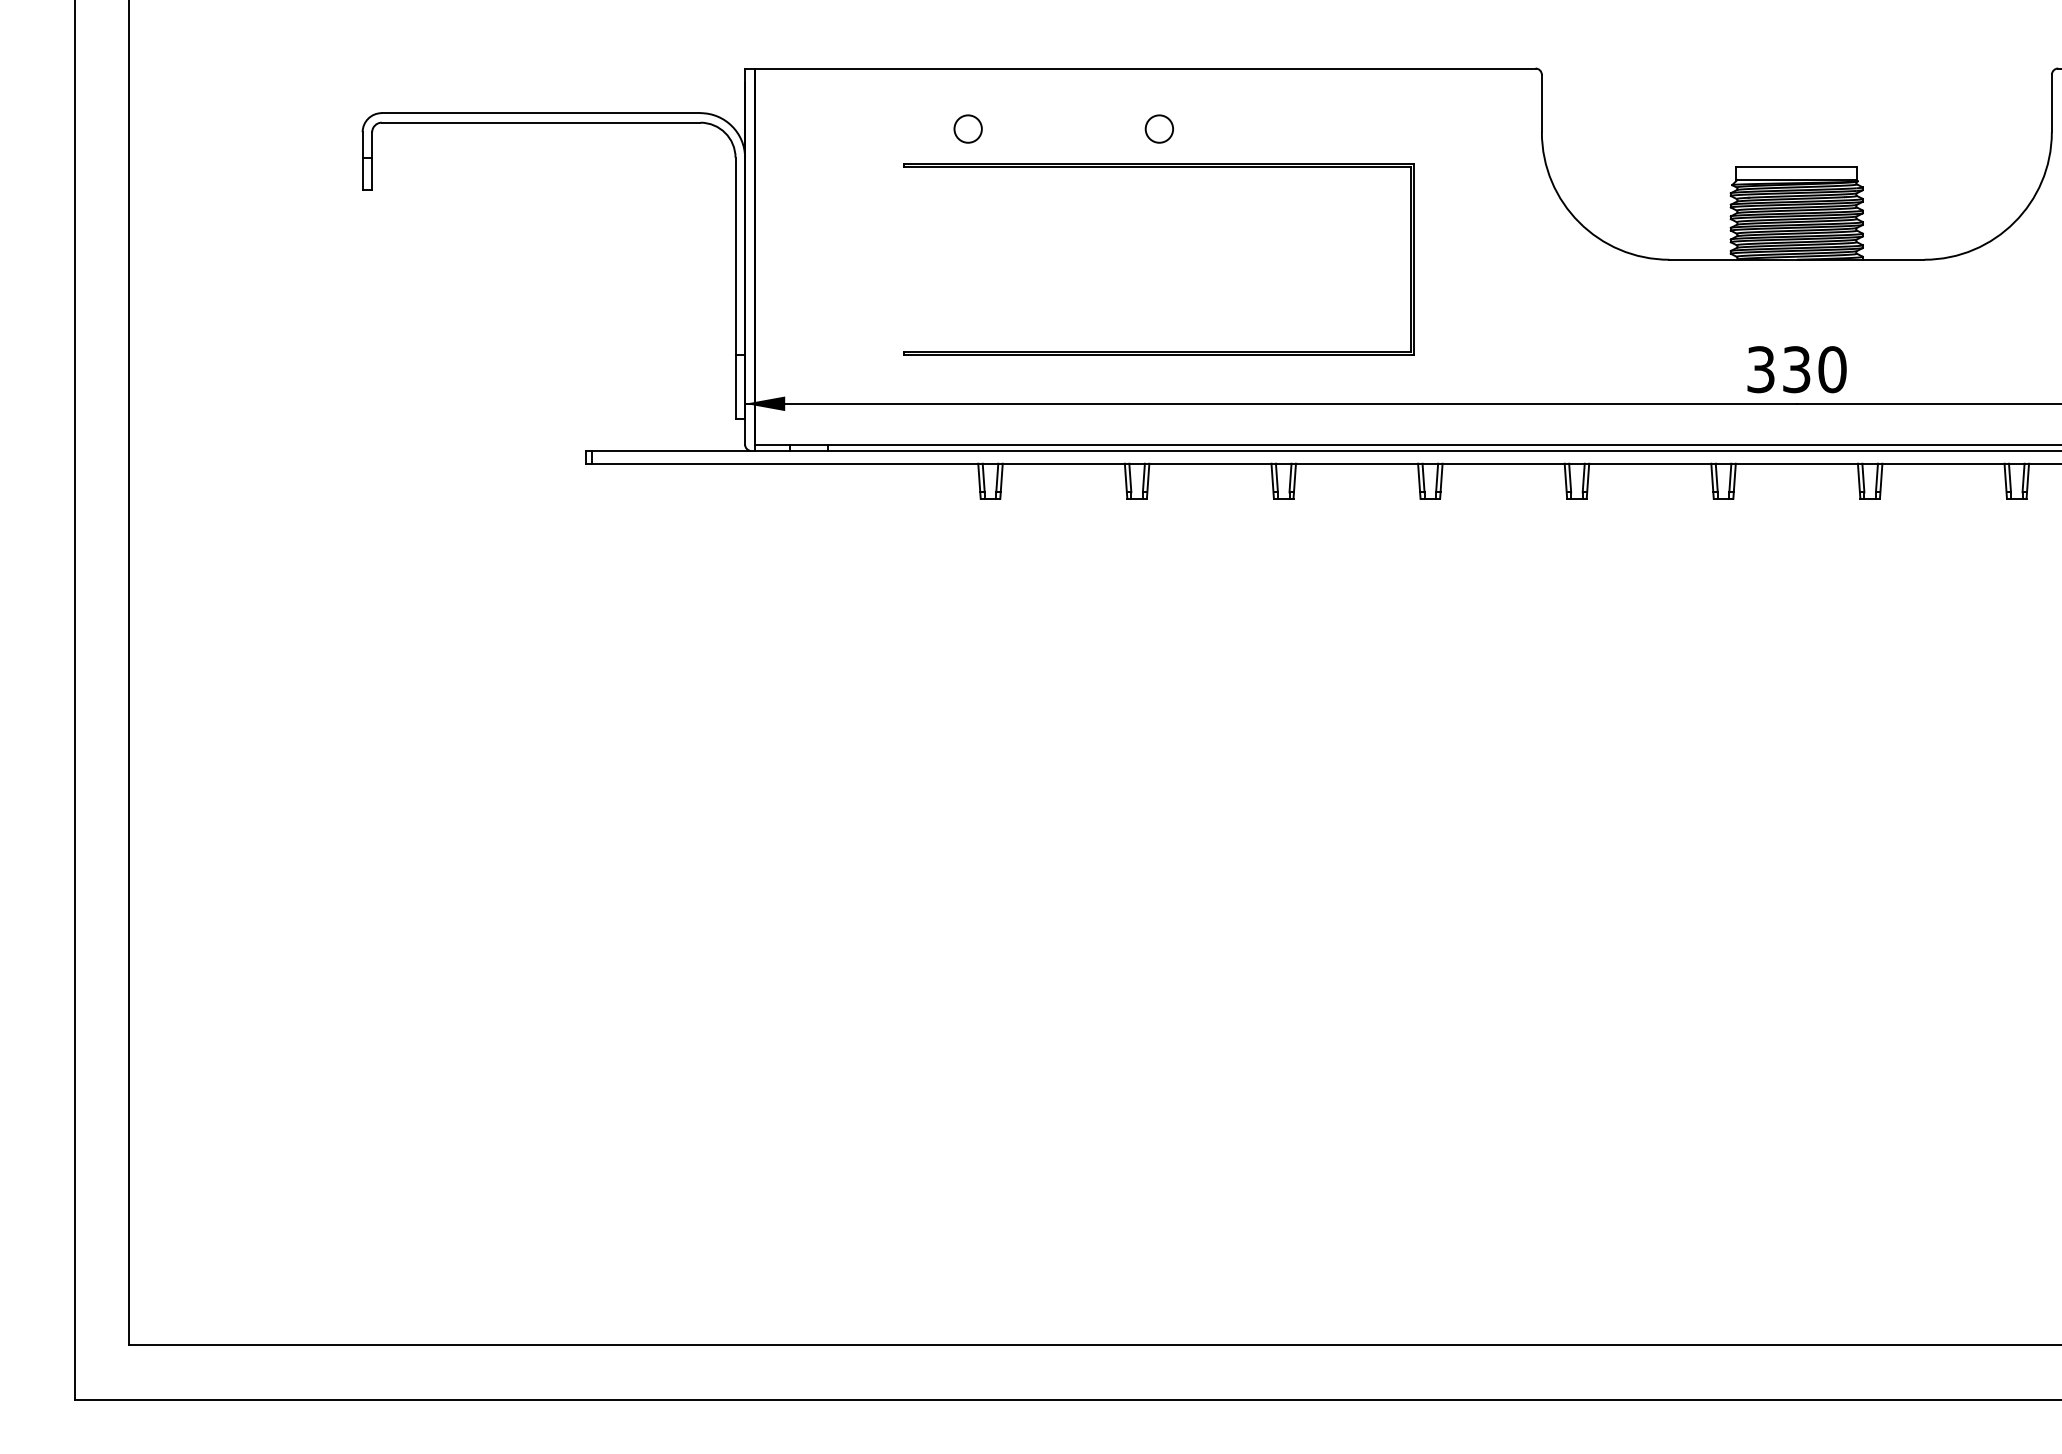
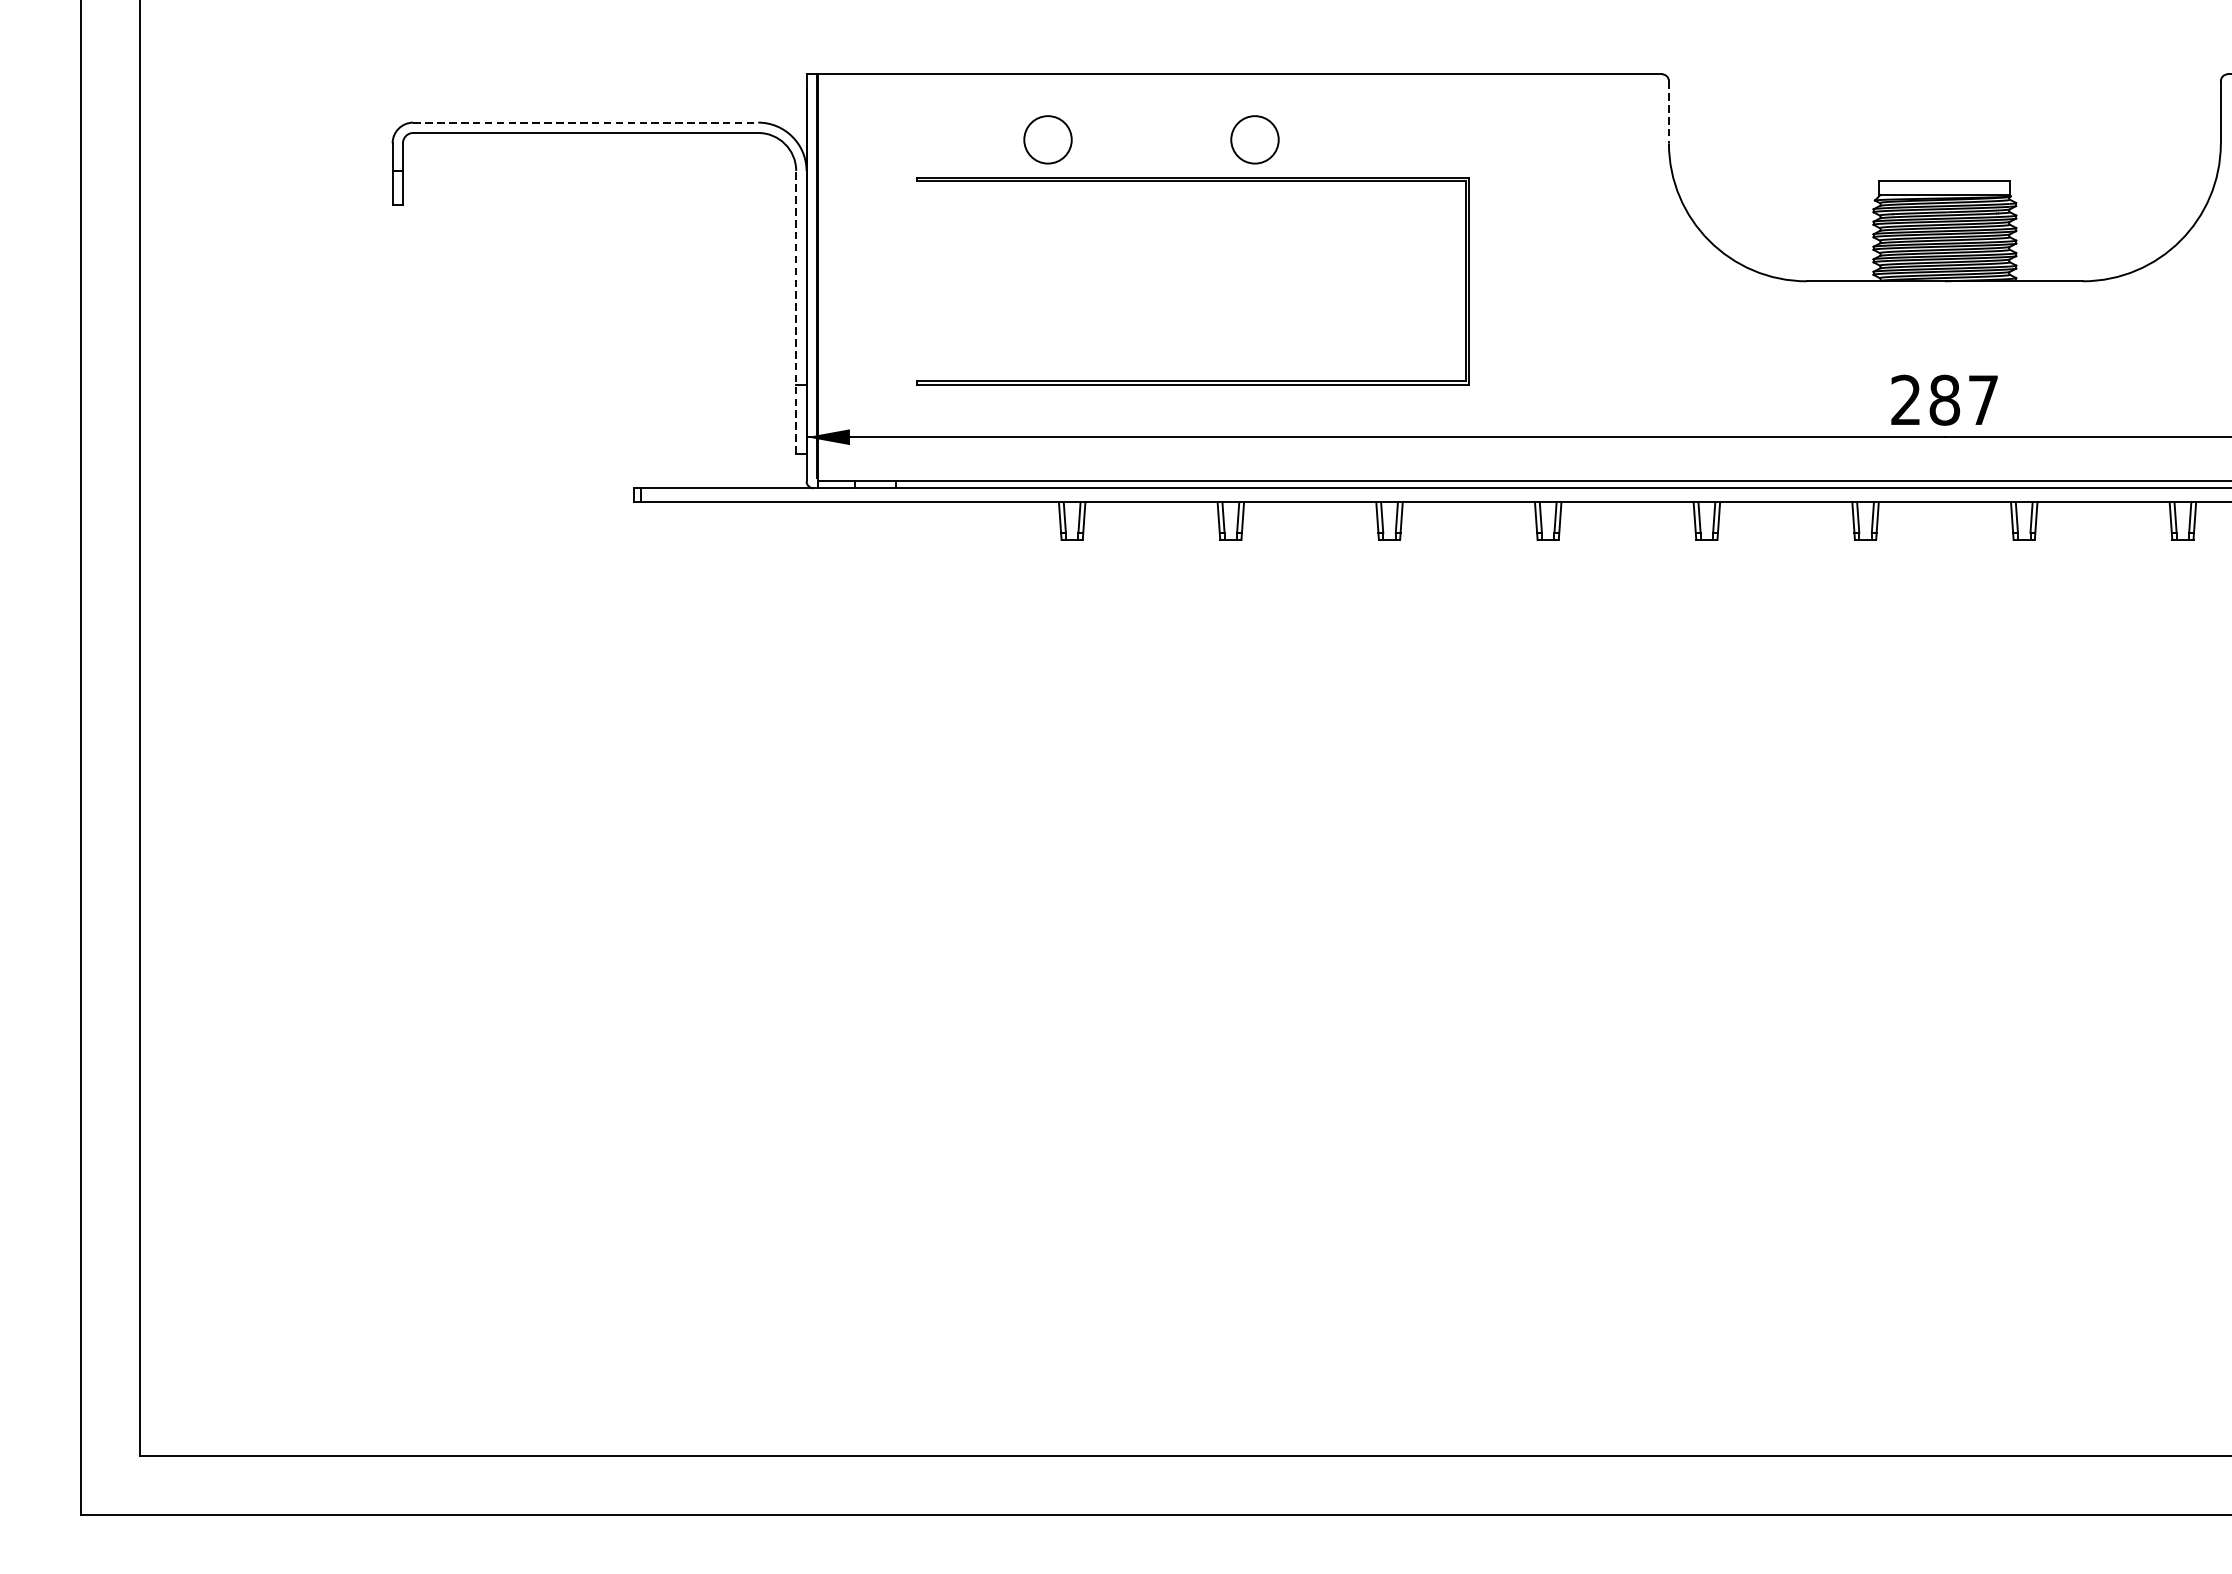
line: (1541, 103) -> (1668, 112), solid -> dashed
line: (541, 113) -> (586, 123), solid -> dashed
circle: (967, 128) -> (1047, 139), size x1.6
circle: (1159, 128) -> (1255, 139), size x1.6
part: (1158, 167) -> (1192, 181), moved
line: (735, 288) -> (796, 312), solid -> dashed
text: (1796, 369) -> (1944, 400), 330 -> 287

